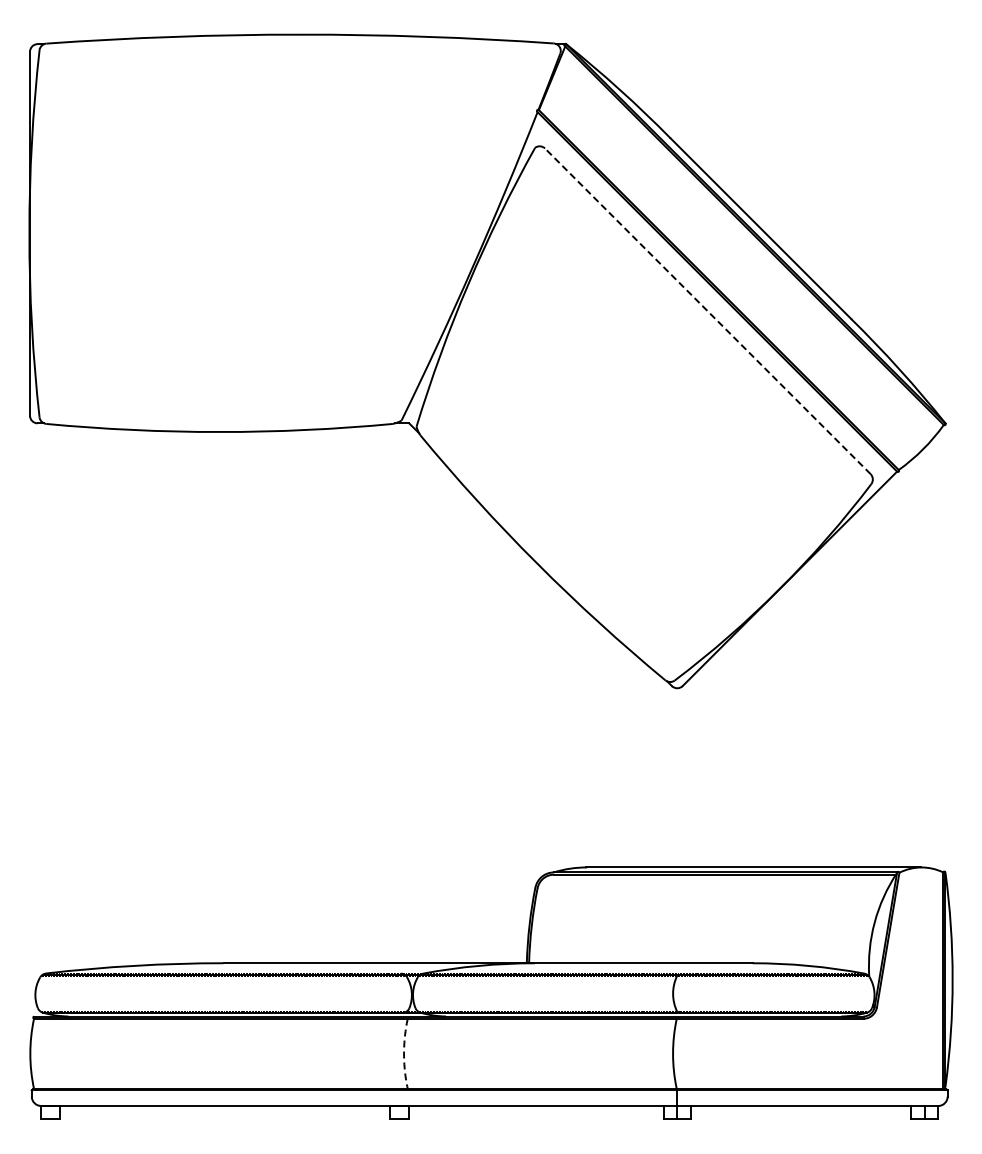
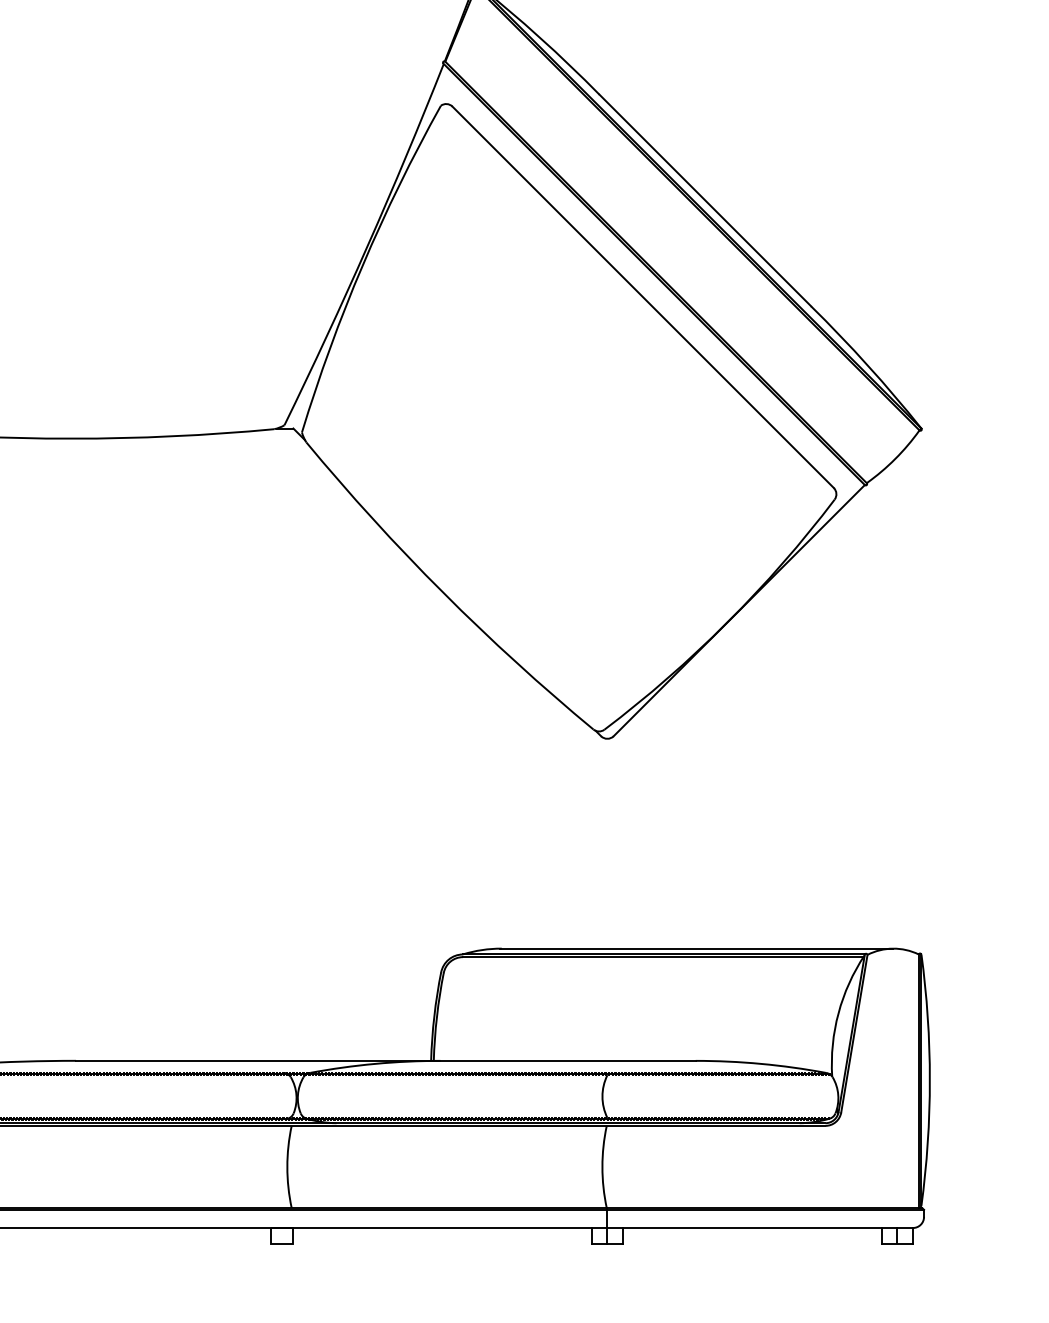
line: (707, 310) -> (642, 296), dashed -> solid
arc: (404, 1053) -> (287, 1166), dashed -> solid

